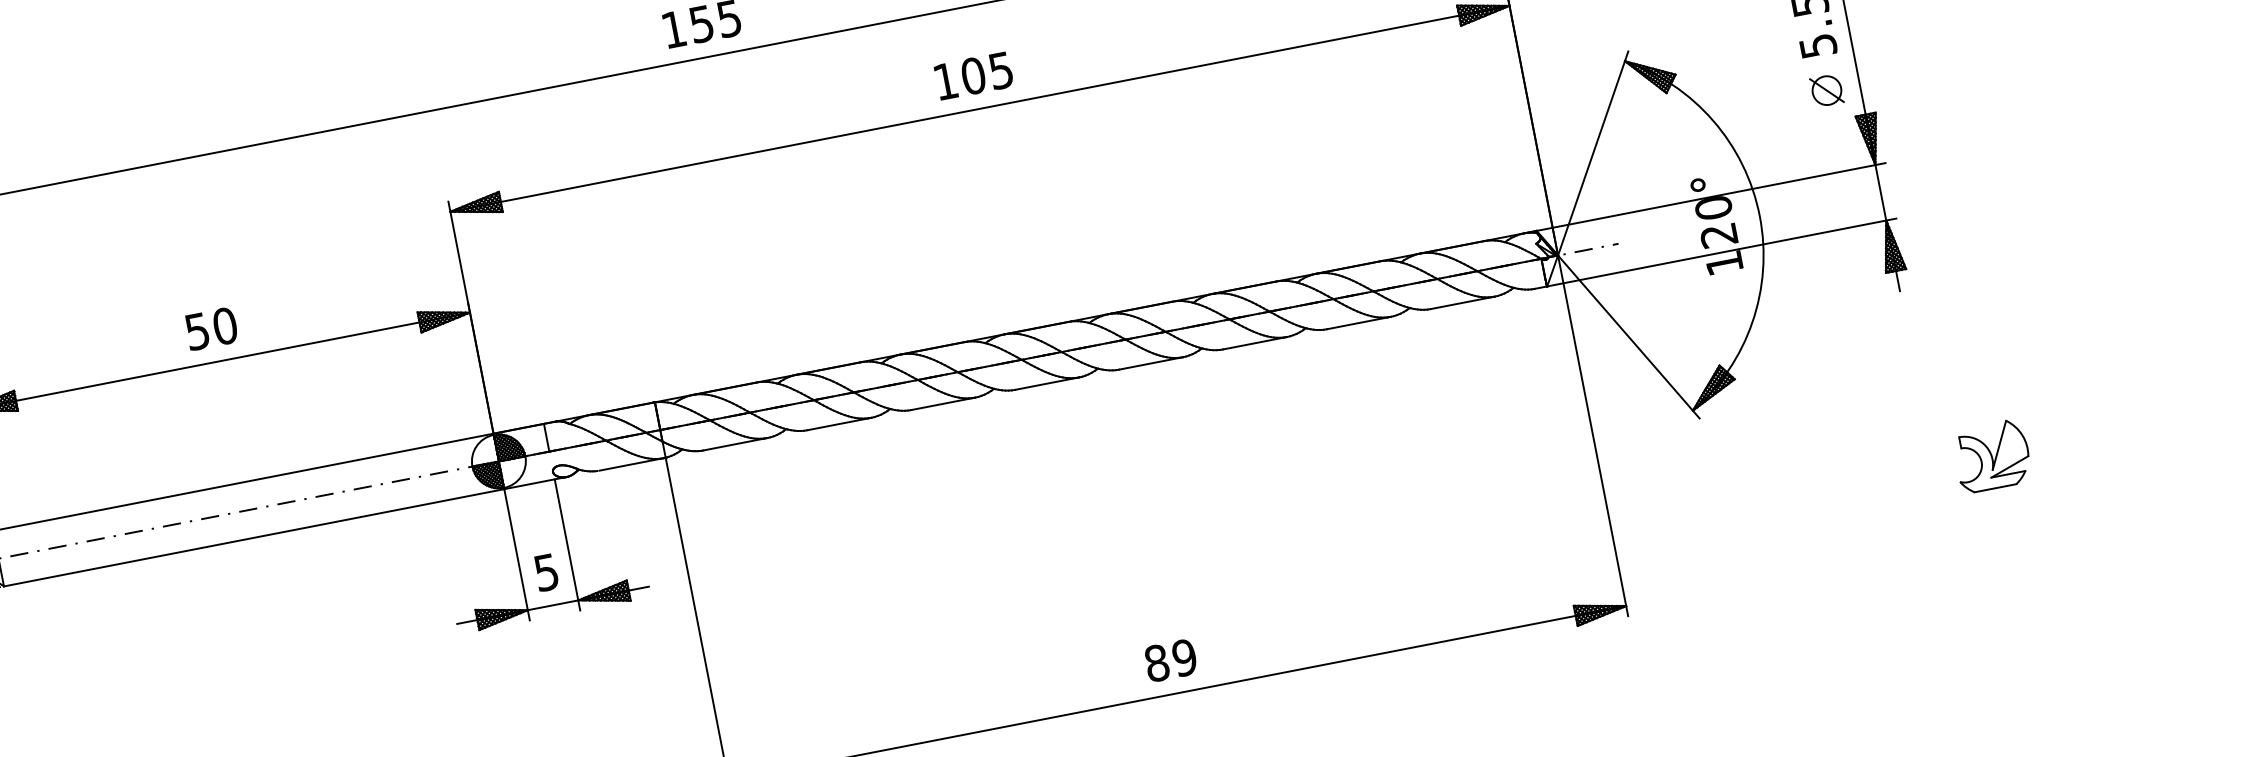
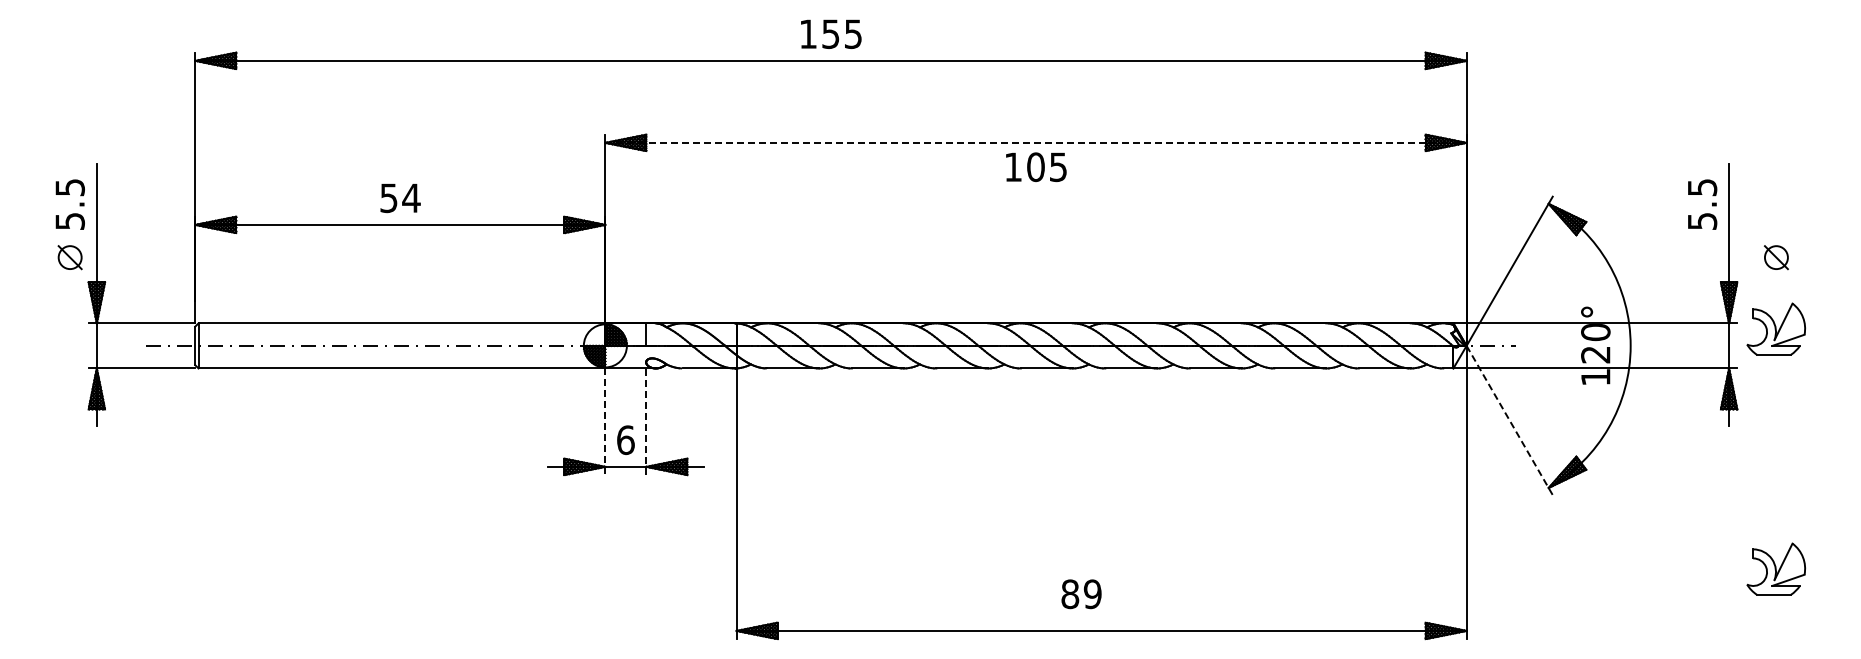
text: (974, 76) -> (1036, 167), moved
part: (1825, 90) -> (1775, 257), moved
line: (980, 108) -> (1036, 142), solid -> dashed
part: (1933, 160) -> (1775, 328), added
text: (225, 326) -> (411, 198), 50 -> 54
line: (1628, 337) -> (1509, 420), solid -> dashed
line: (567, 544) -> (646, 421), solid -> dashed
line: (517, 555) -> (605, 422), solid -> dashed
text: (546, 572) -> (625, 440), 5 -> 6
text: (1170, 660) -> (1081, 594), moved

